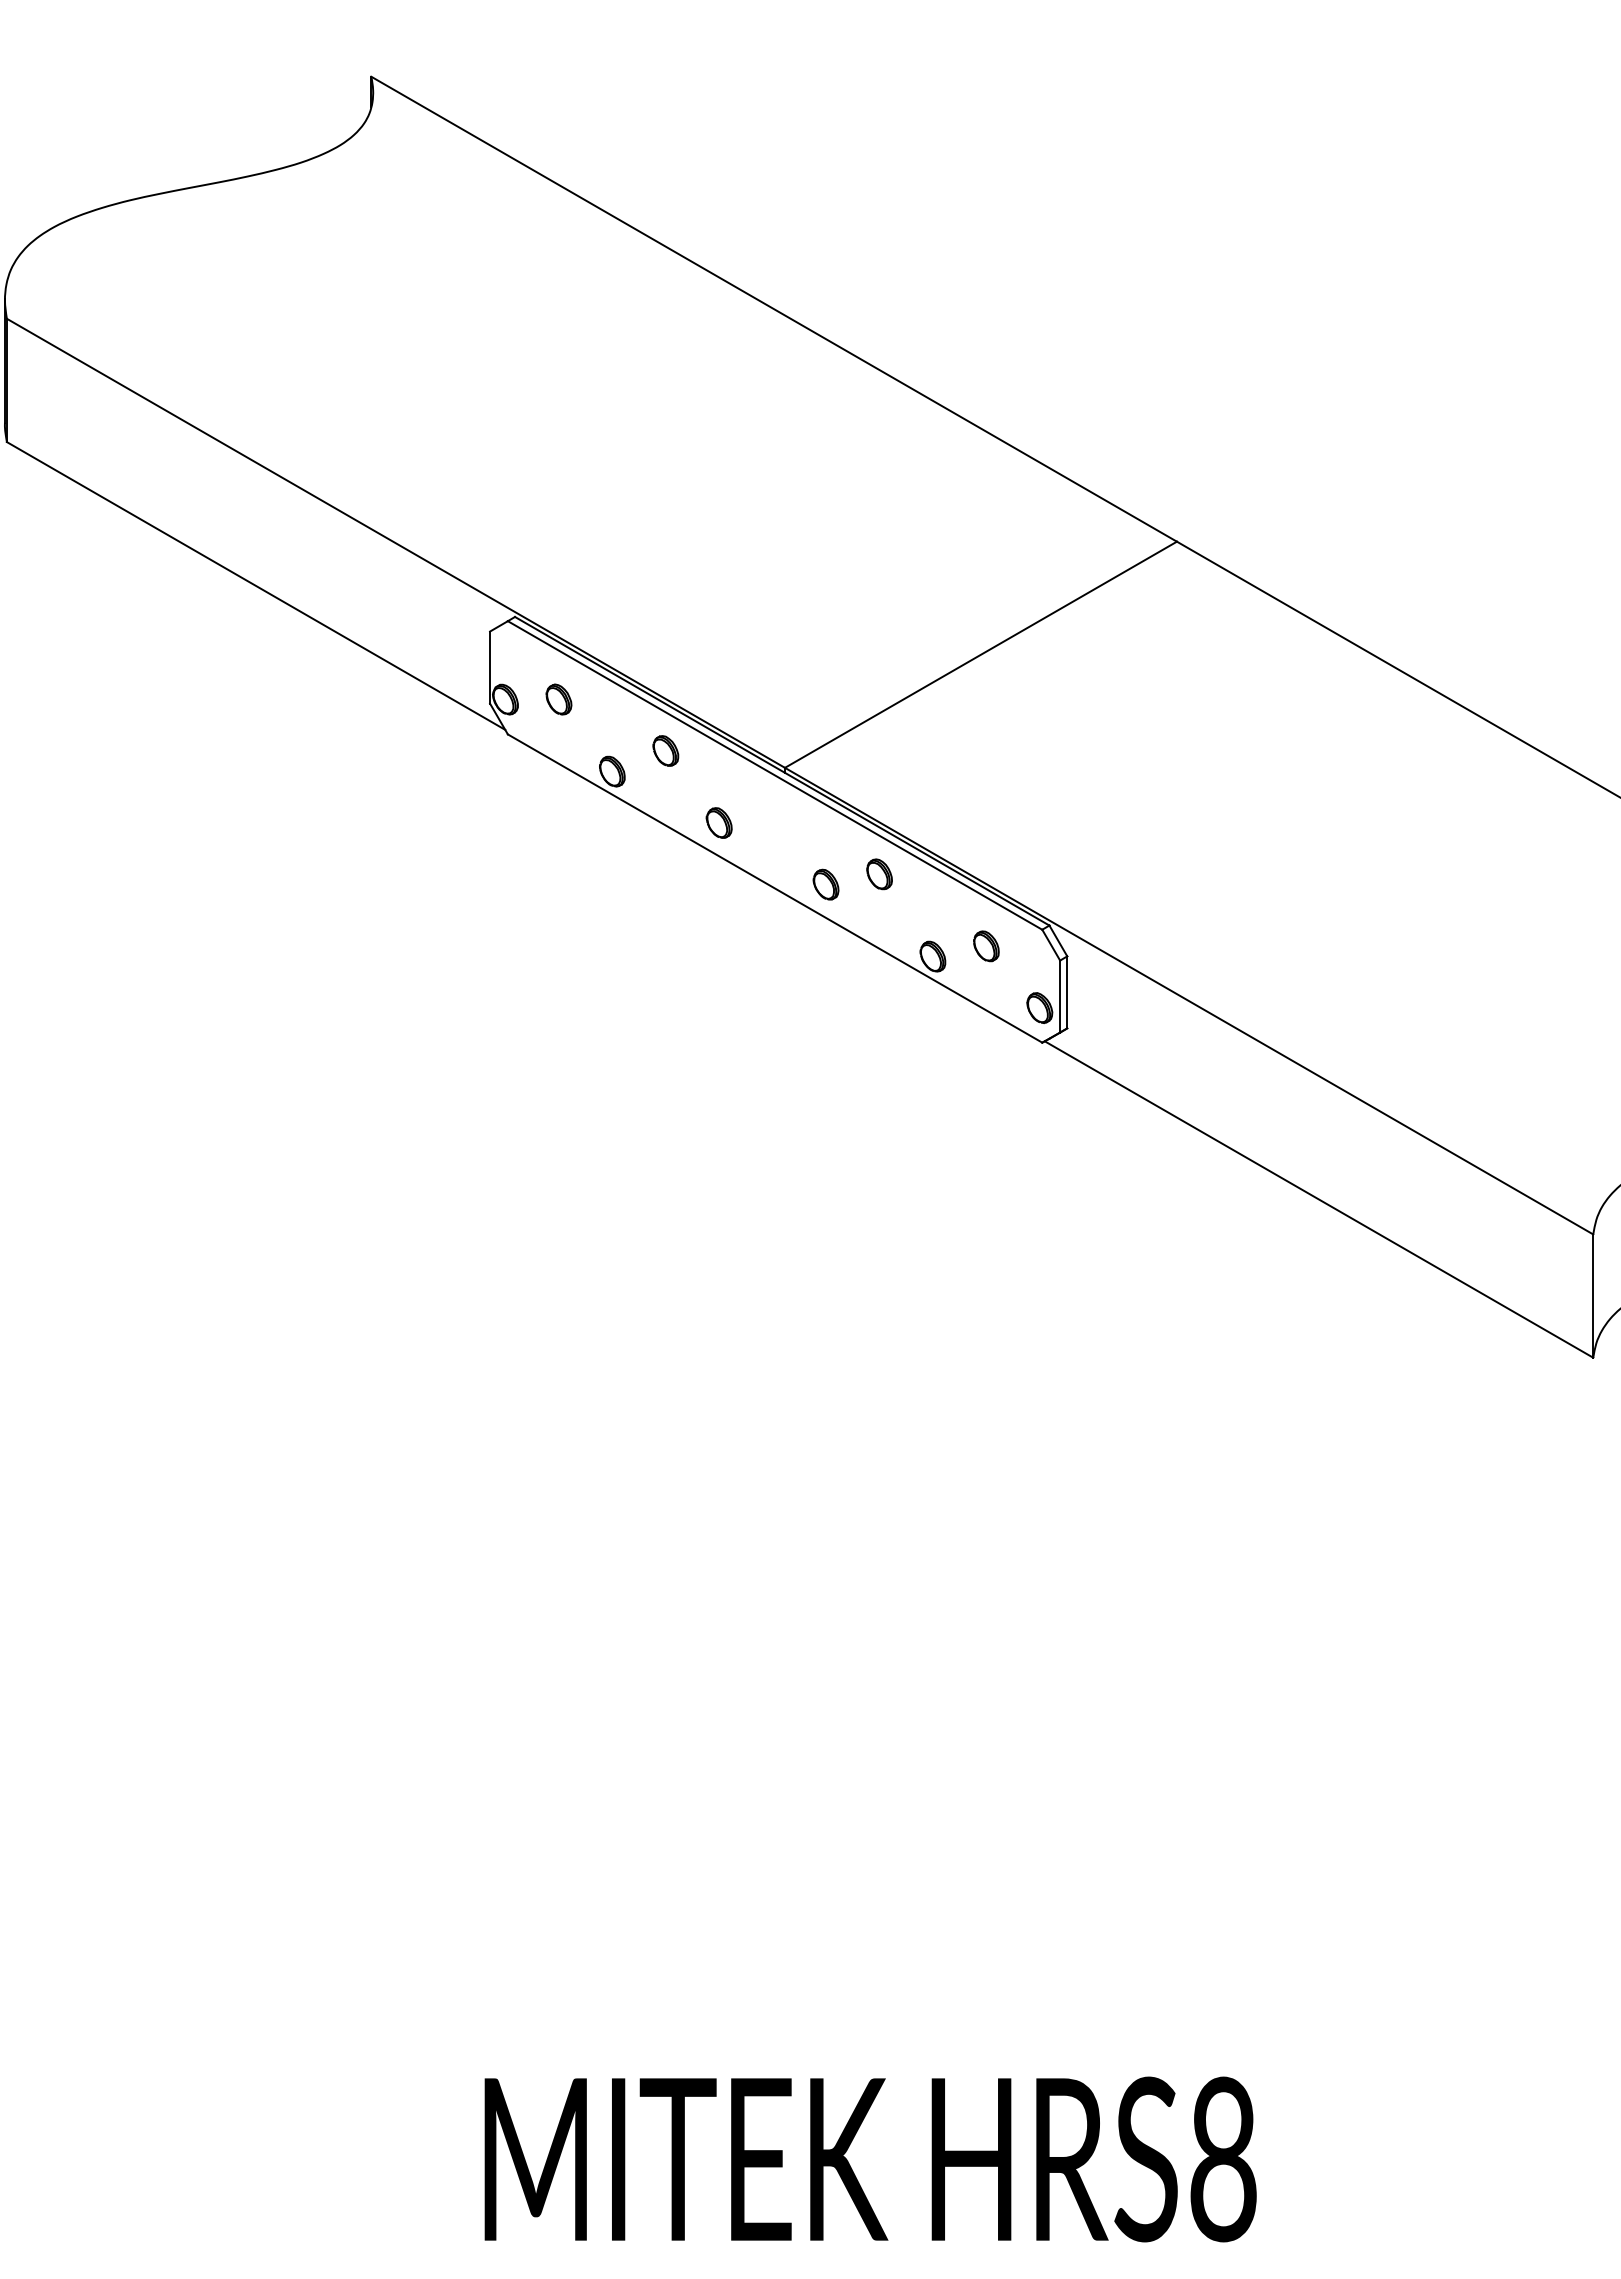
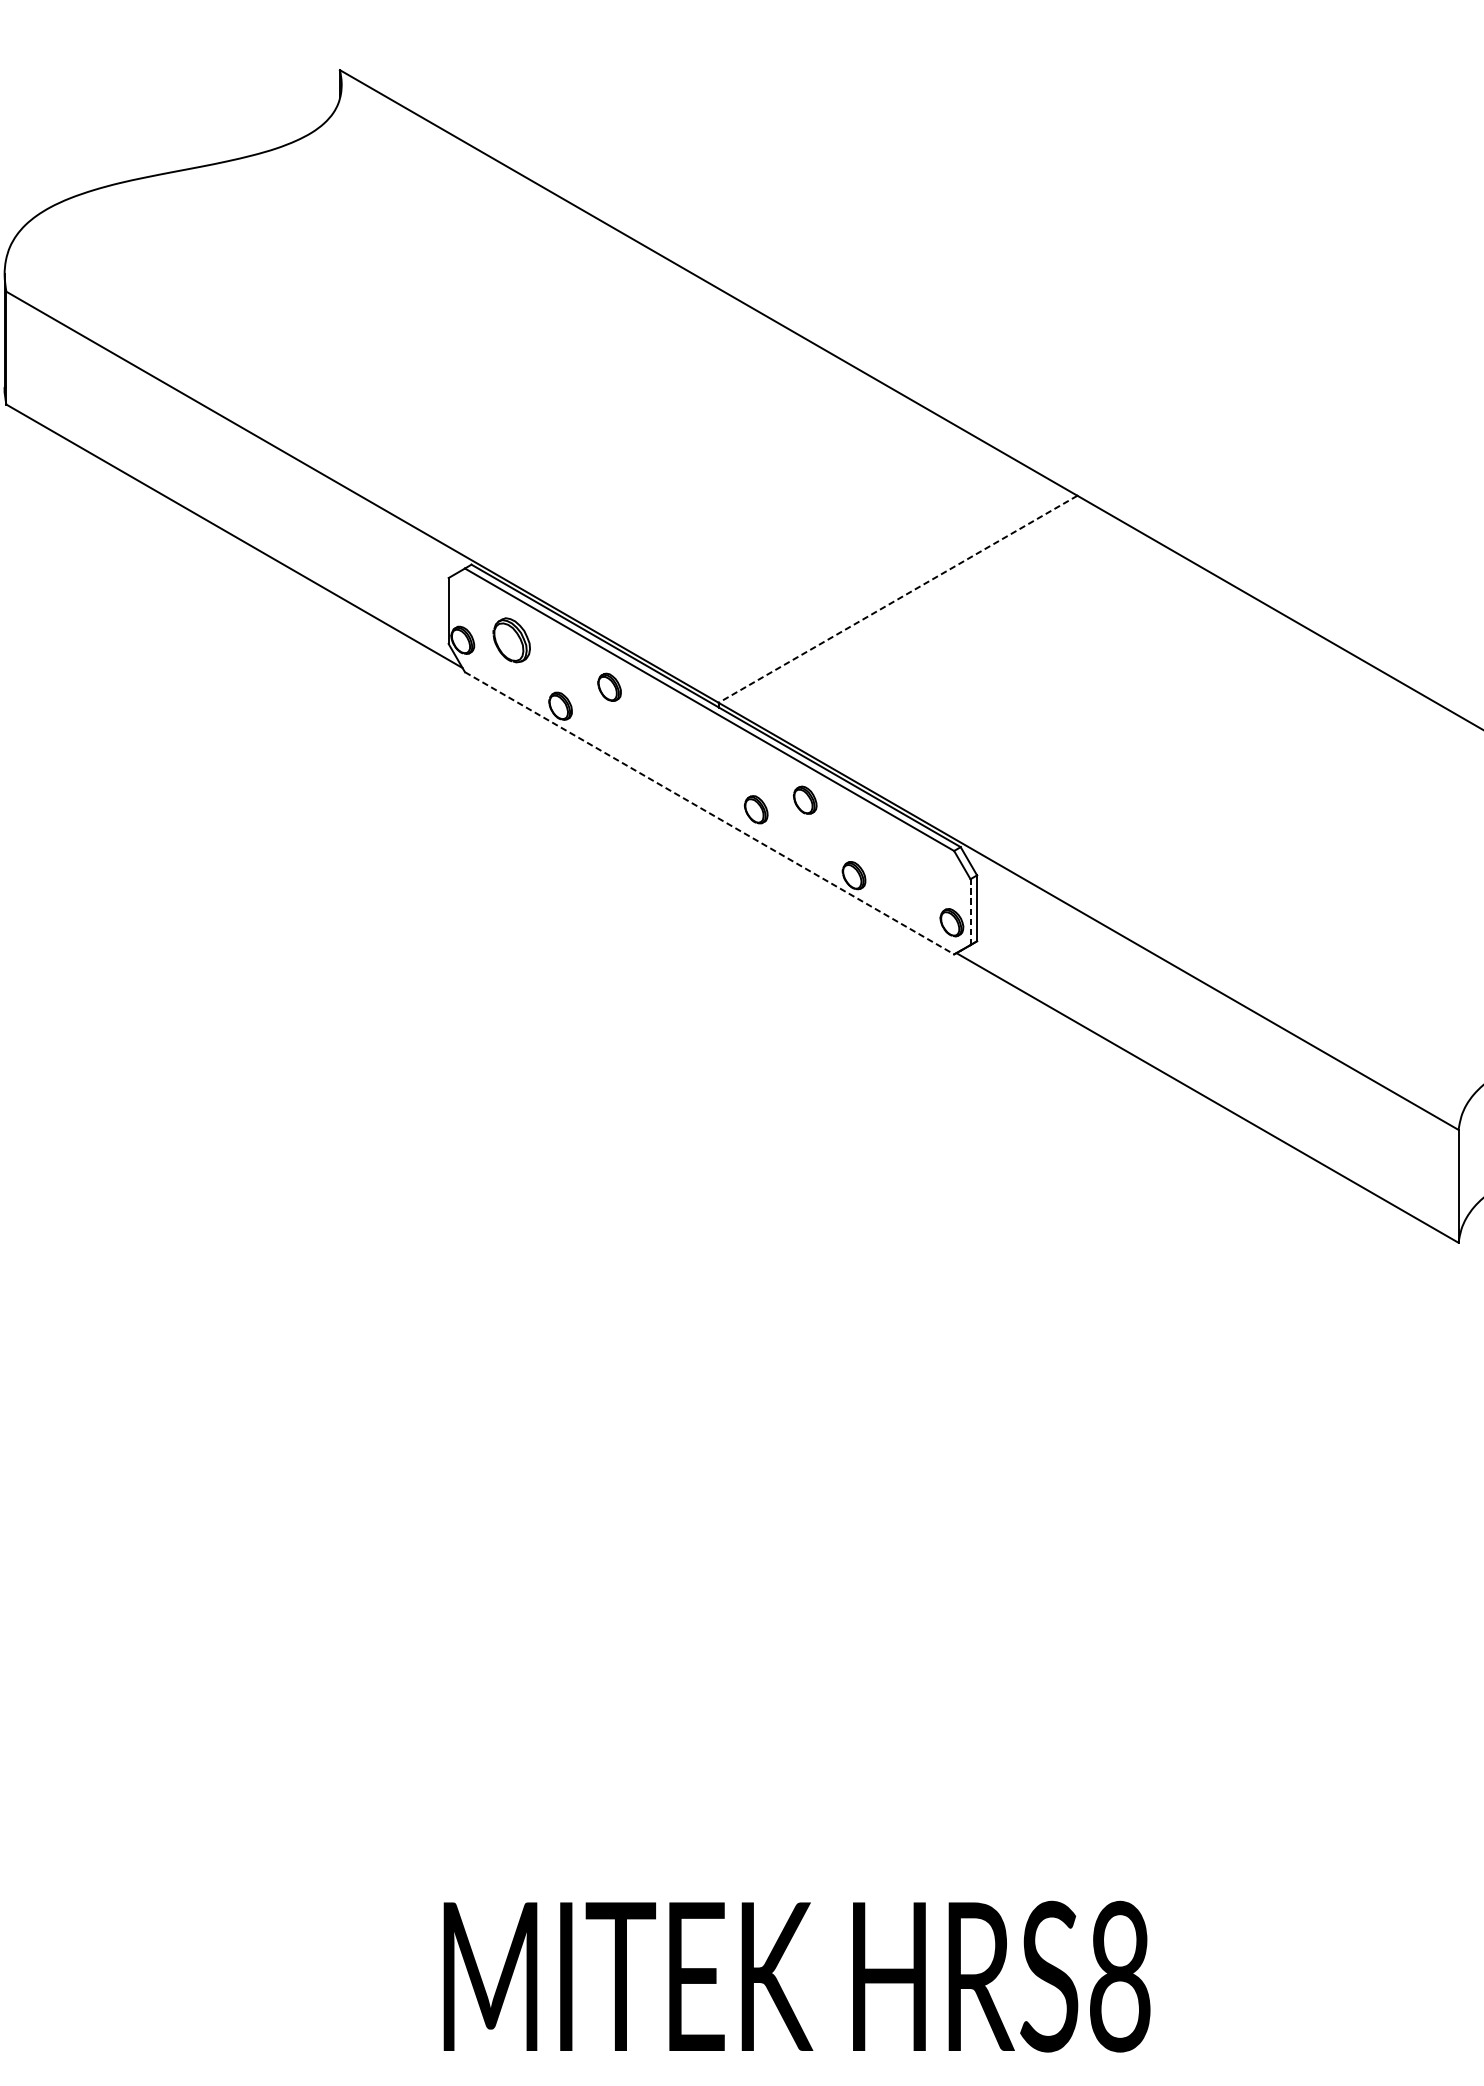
line: (980, 655) -> (897, 599), solid -> dashed
part: (558, 699) -> (511, 640), size x1.6
part: (718, 822) -> (657, 752), removed
line: (775, 888) -> (709, 813), solid -> dashed
part: (986, 946) -> (903, 866), removed
line: (1060, 996) -> (970, 912), solid -> dashed

